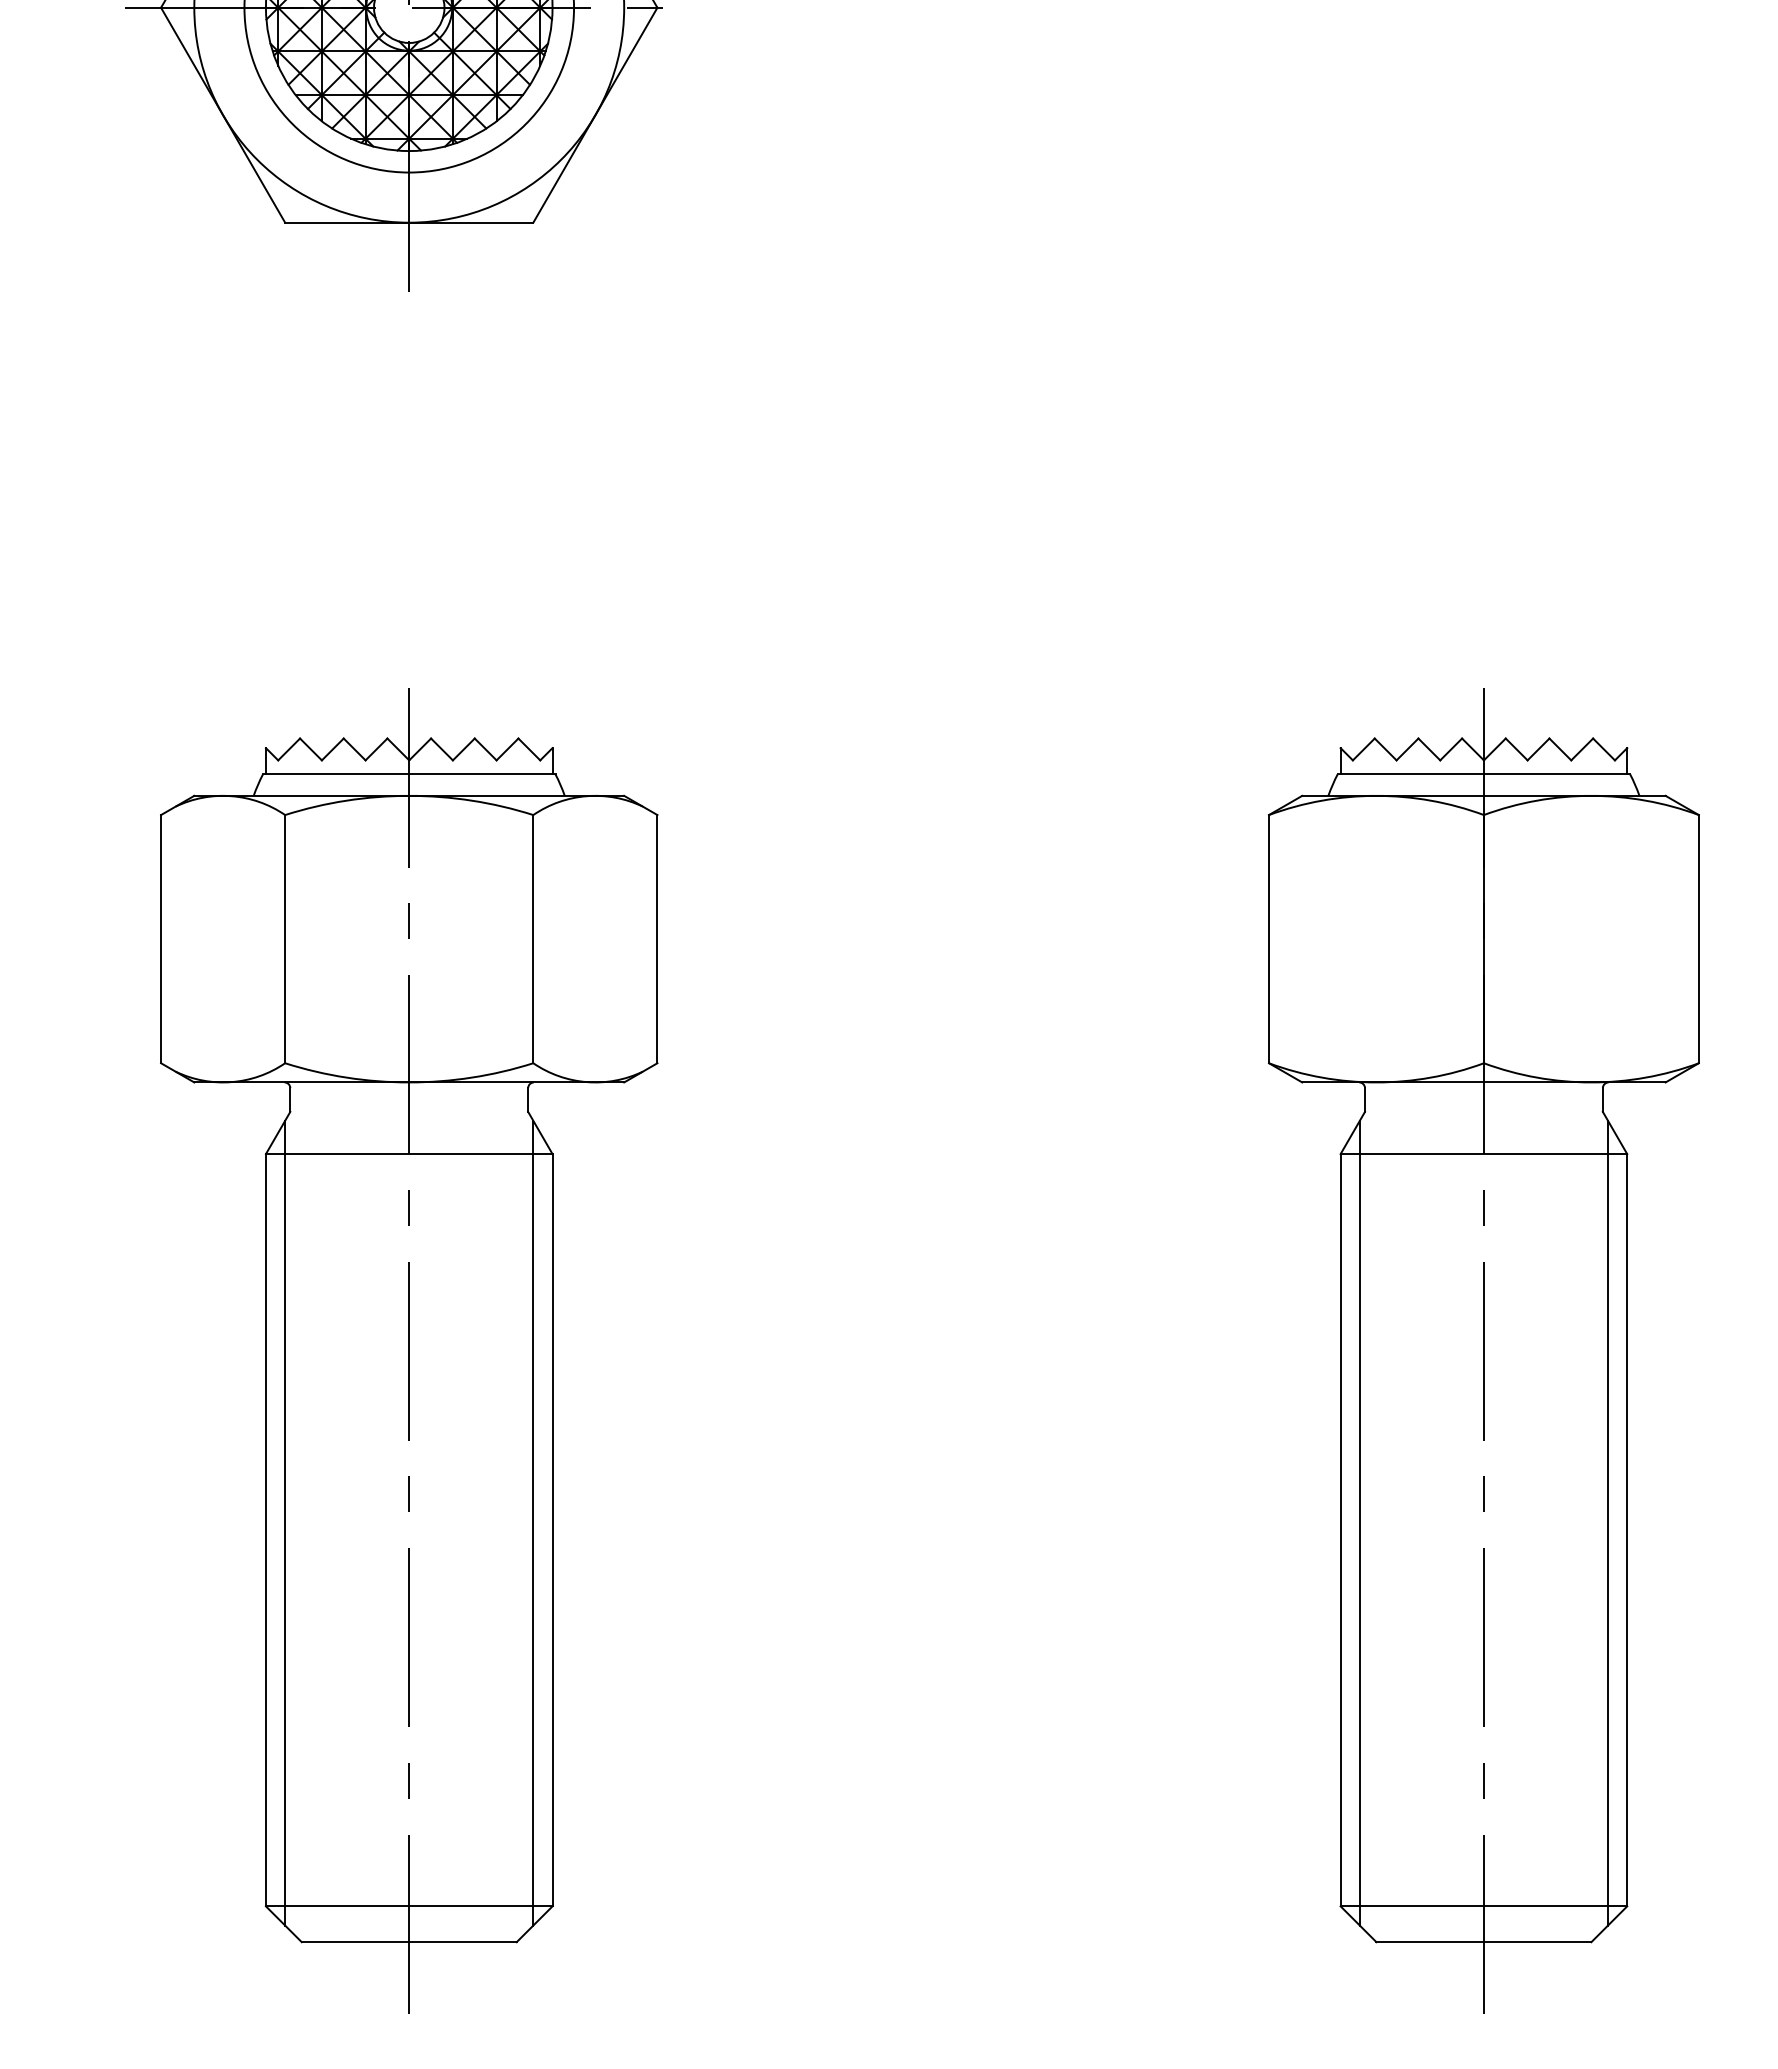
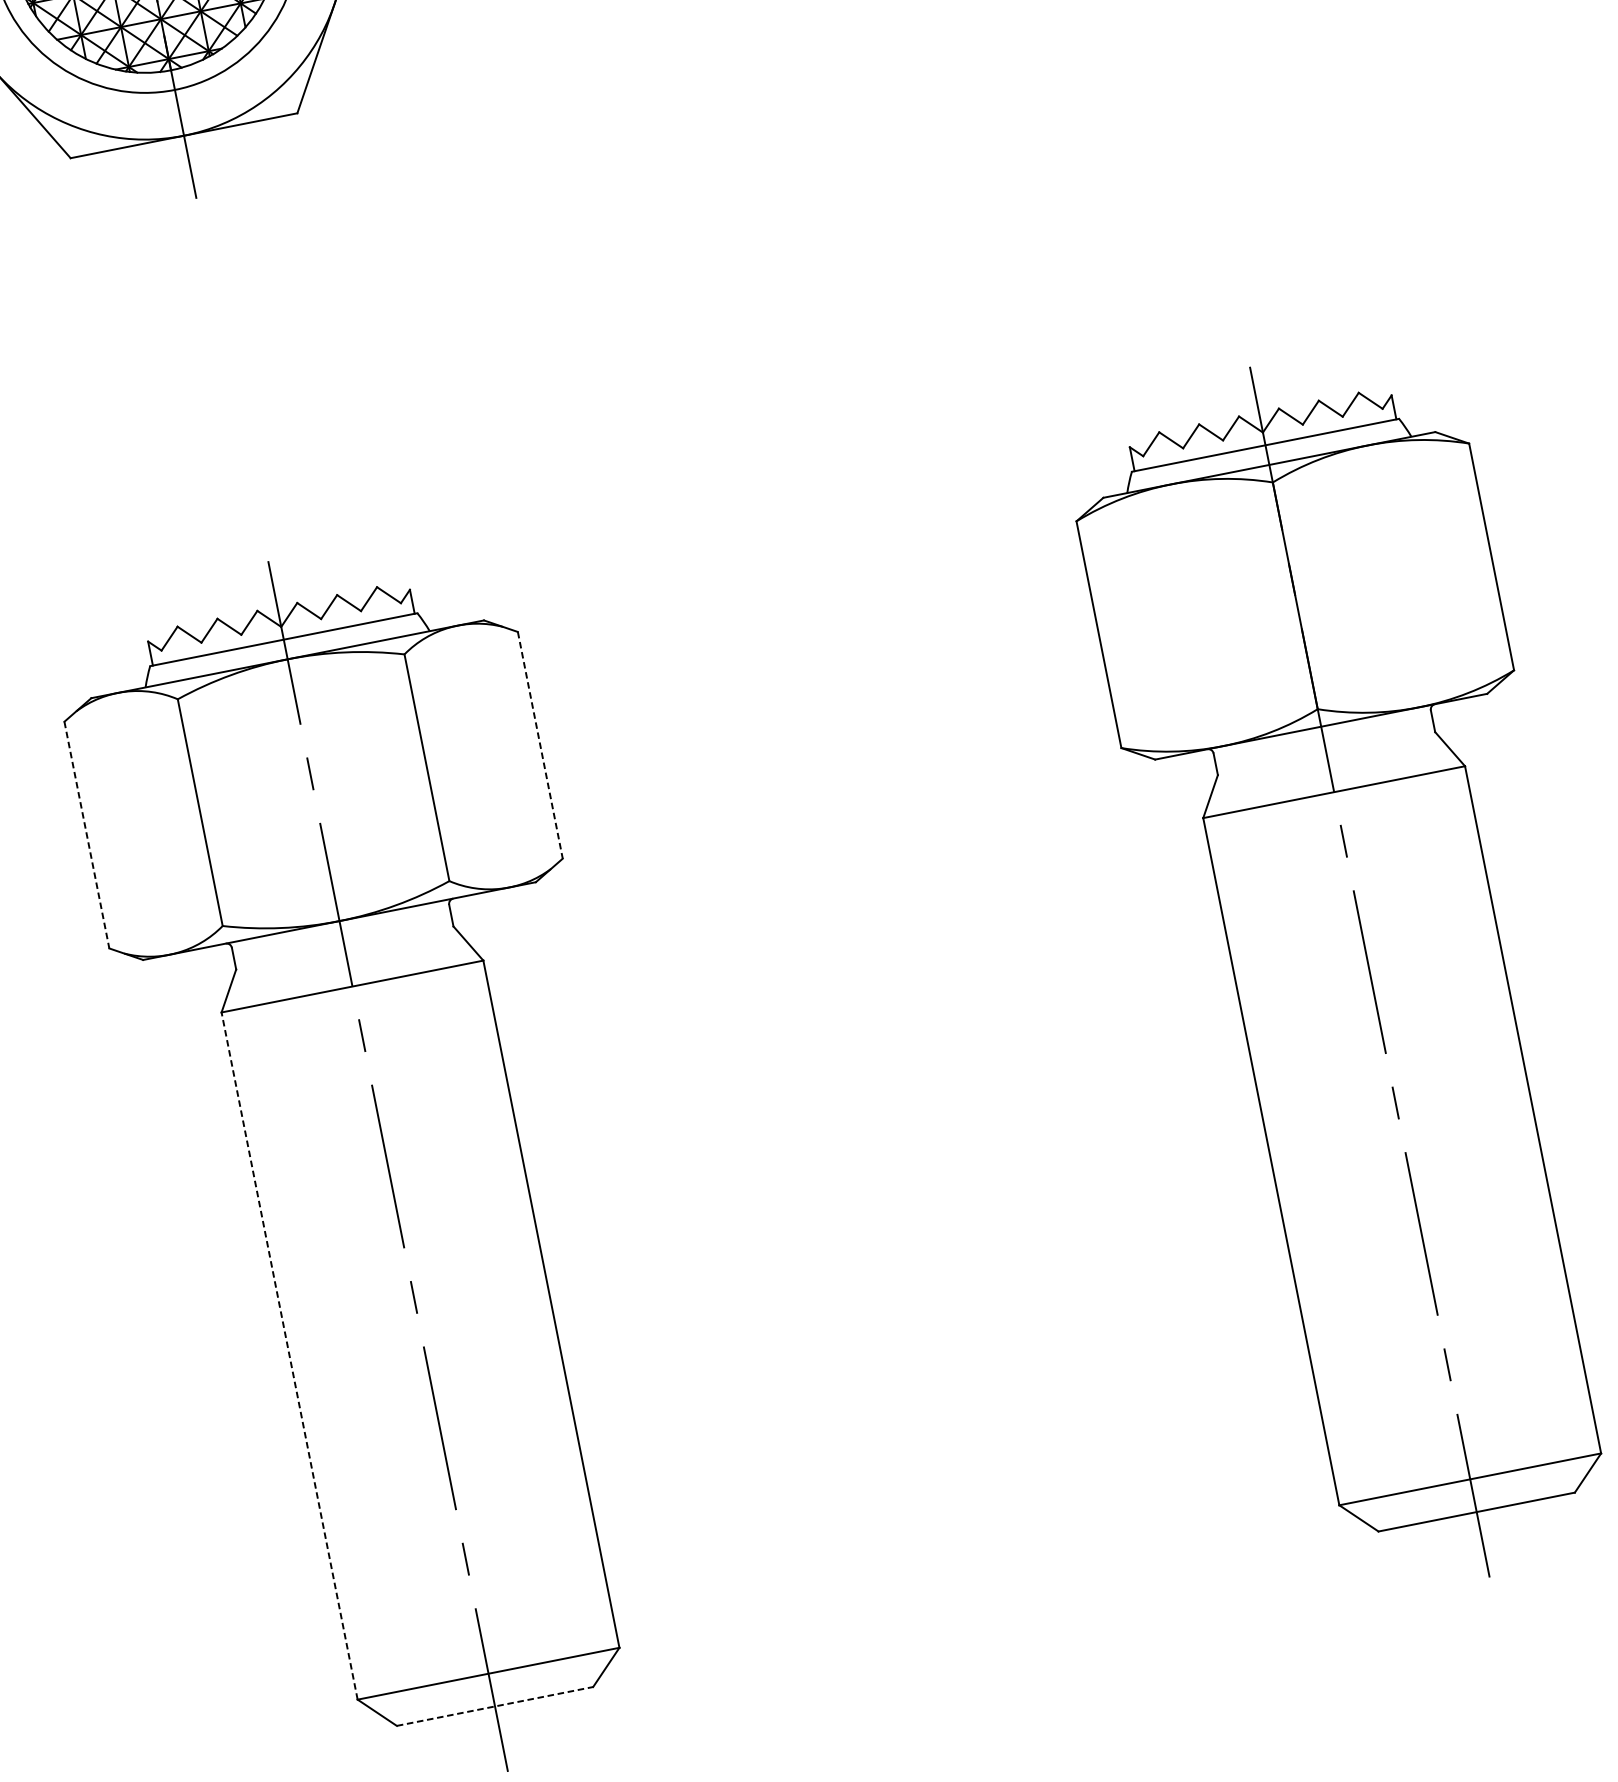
line: (161, 939) -> (87, 835), solid -> dashed
line: (657, 939) -> (540, 745), solid -> dashed
line: (285, 1522) -> (306, 1345), removed
line: (533, 1522) -> (532, 1300), removed
line: (1360, 1522) -> (1288, 1151), removed
line: (1607, 1522) -> (1513, 1106), removed
line: (265, 1529) -> (289, 1355), solid -> dashed
line: (409, 1942) -> (495, 1706), solid -> dashed

